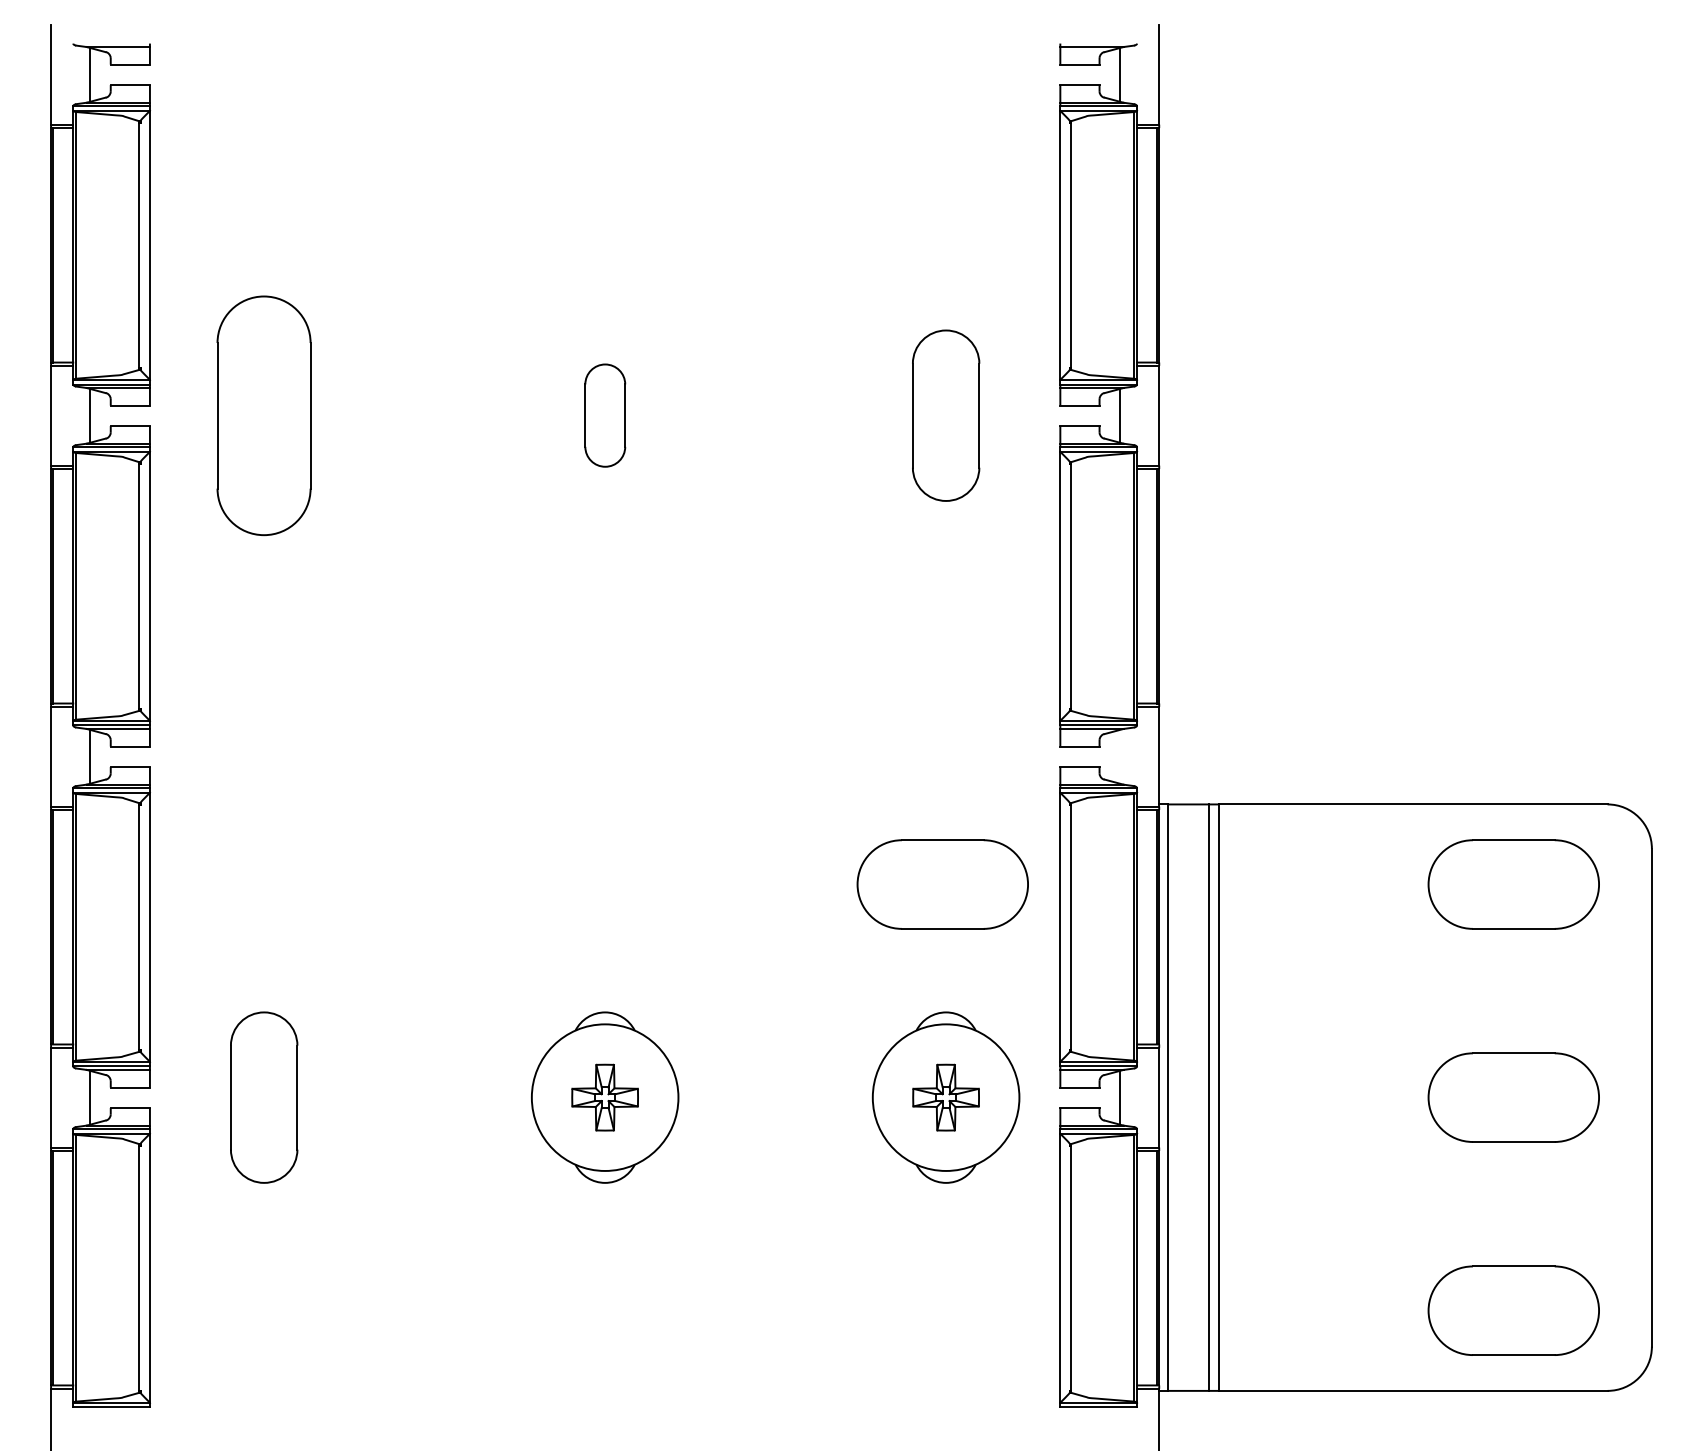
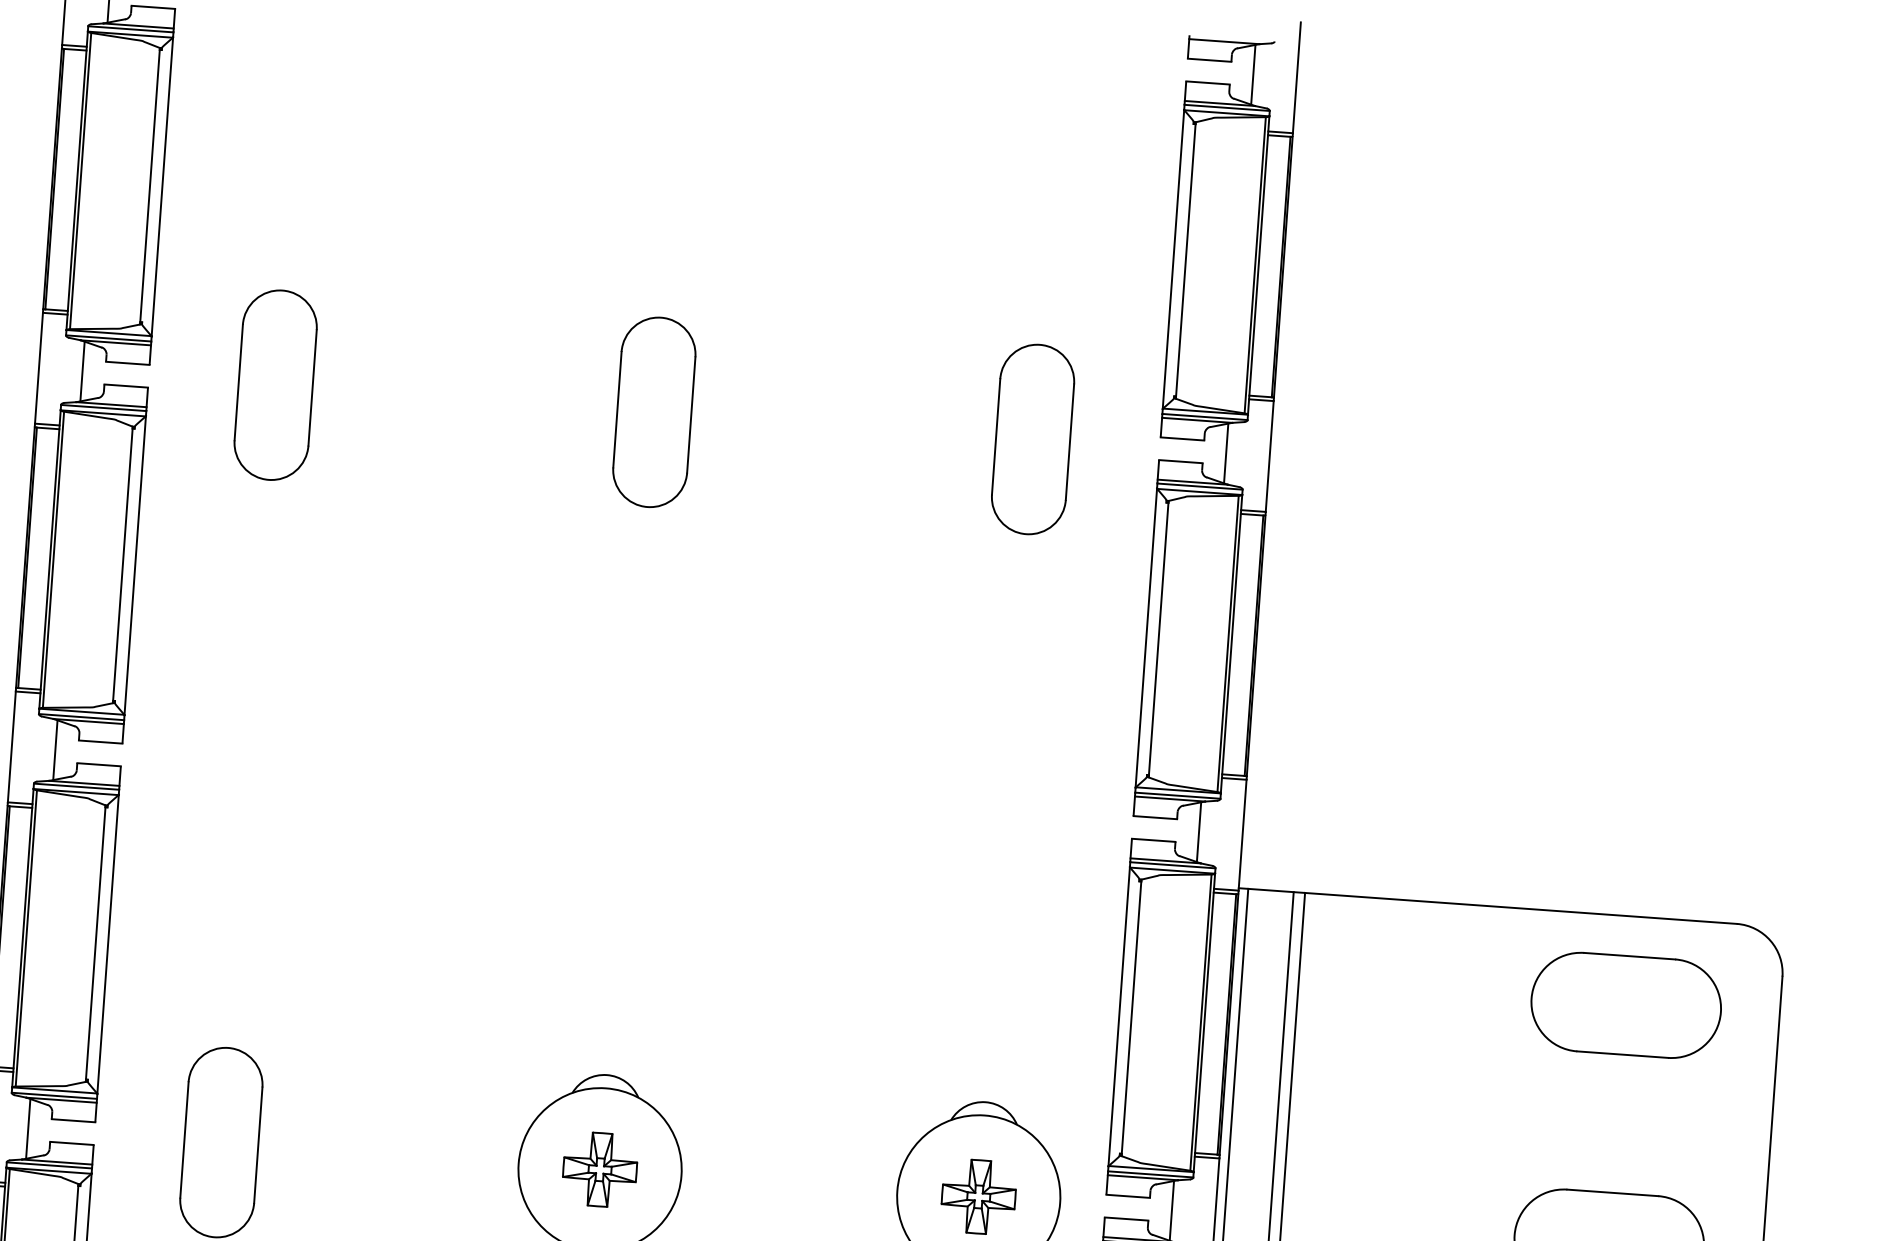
part: (264, 415) -> (276, 384), size x0.71
part: (605, 415) -> (654, 412), size x1.67
line: (1120, 756) -> (1199, 831), added
part: (942, 884) -> (991, 959), removed

